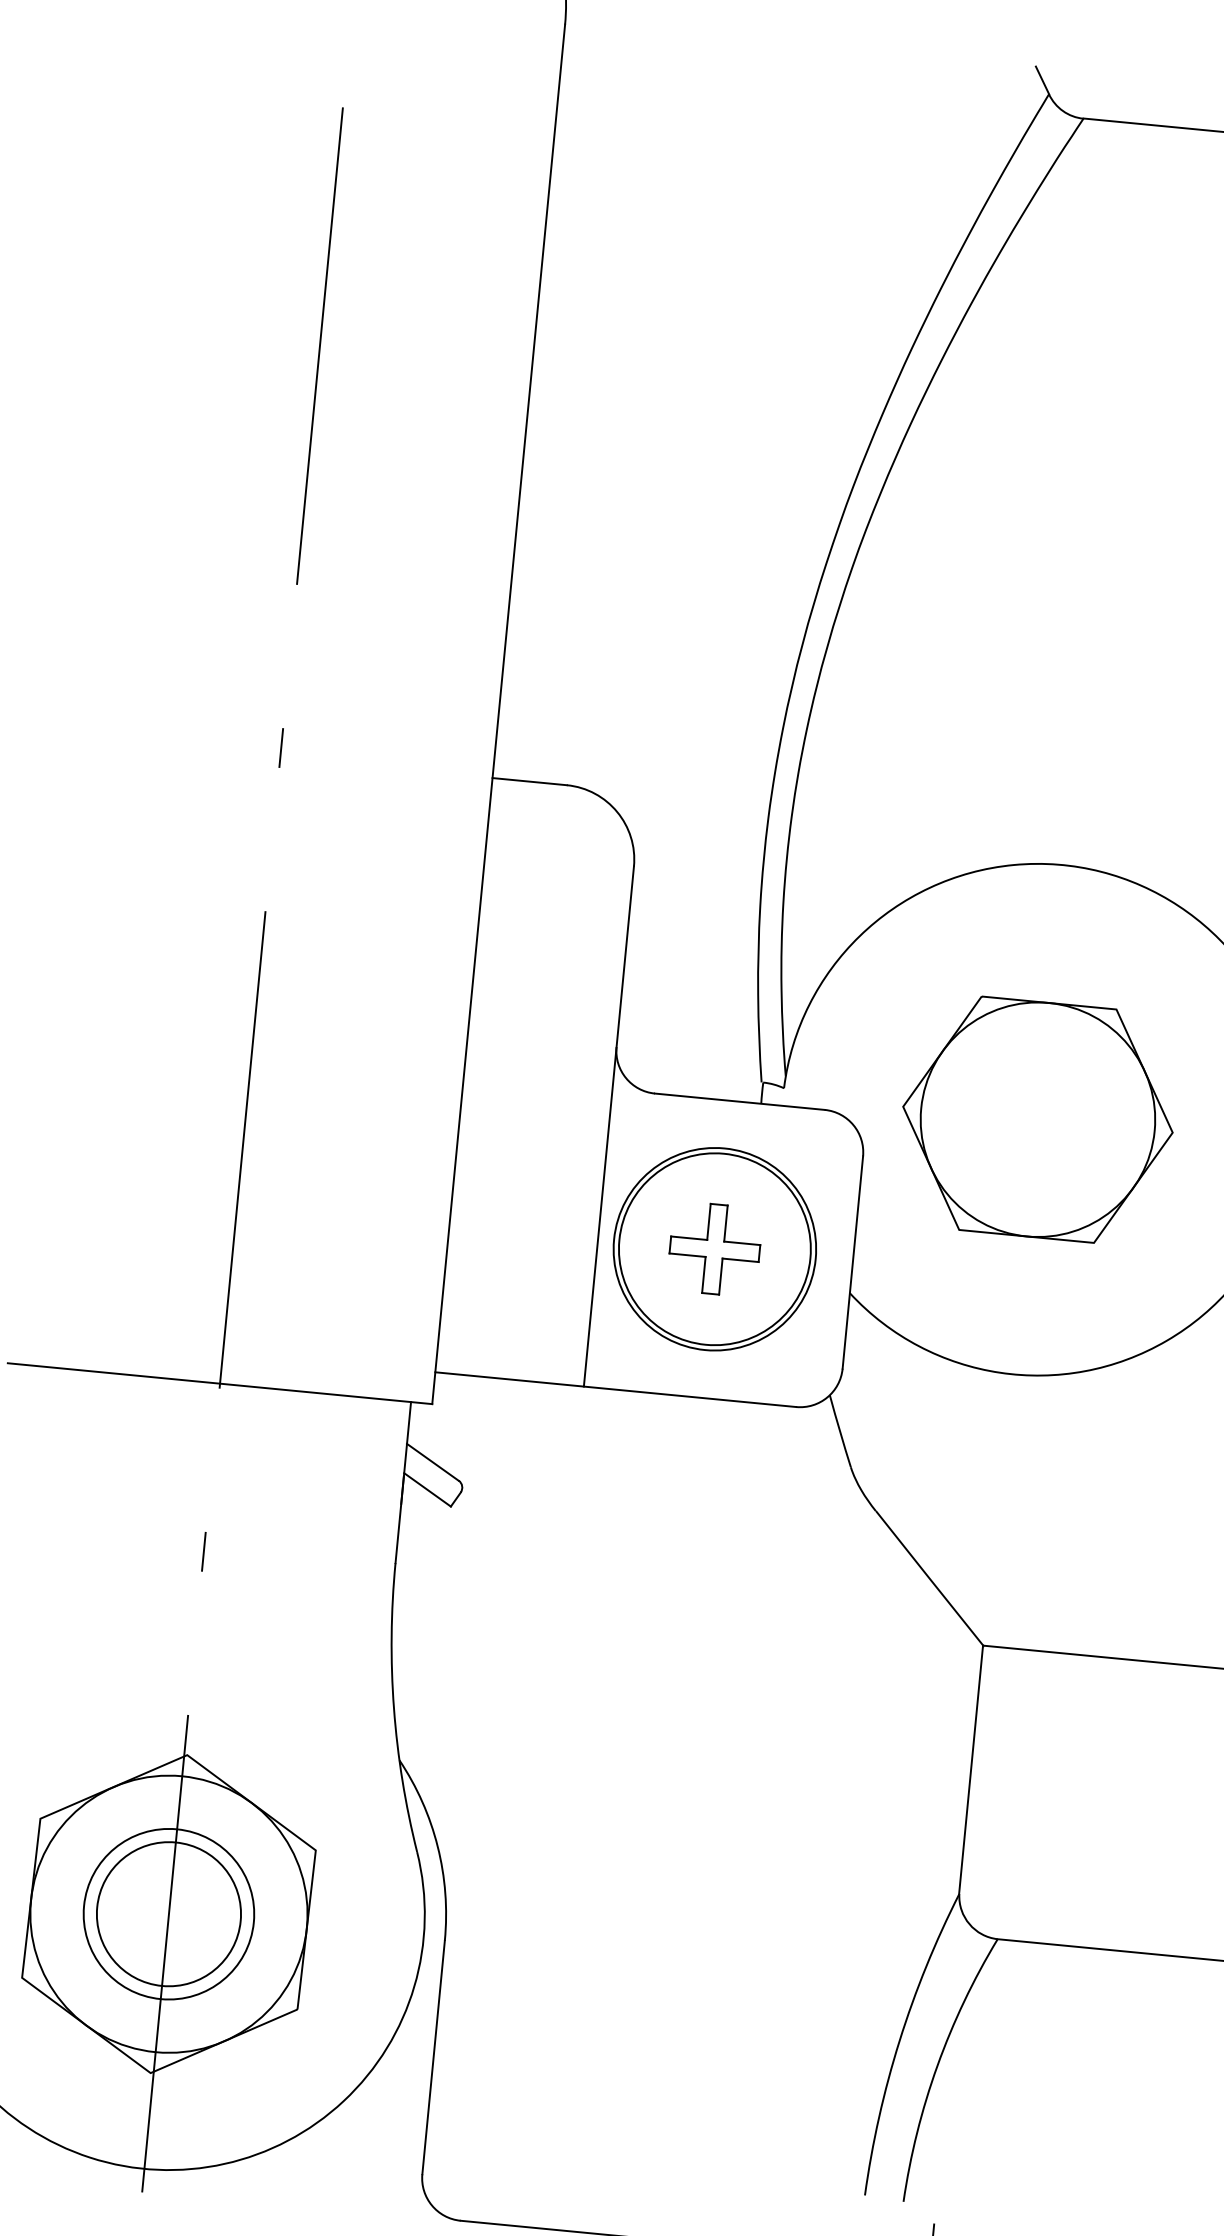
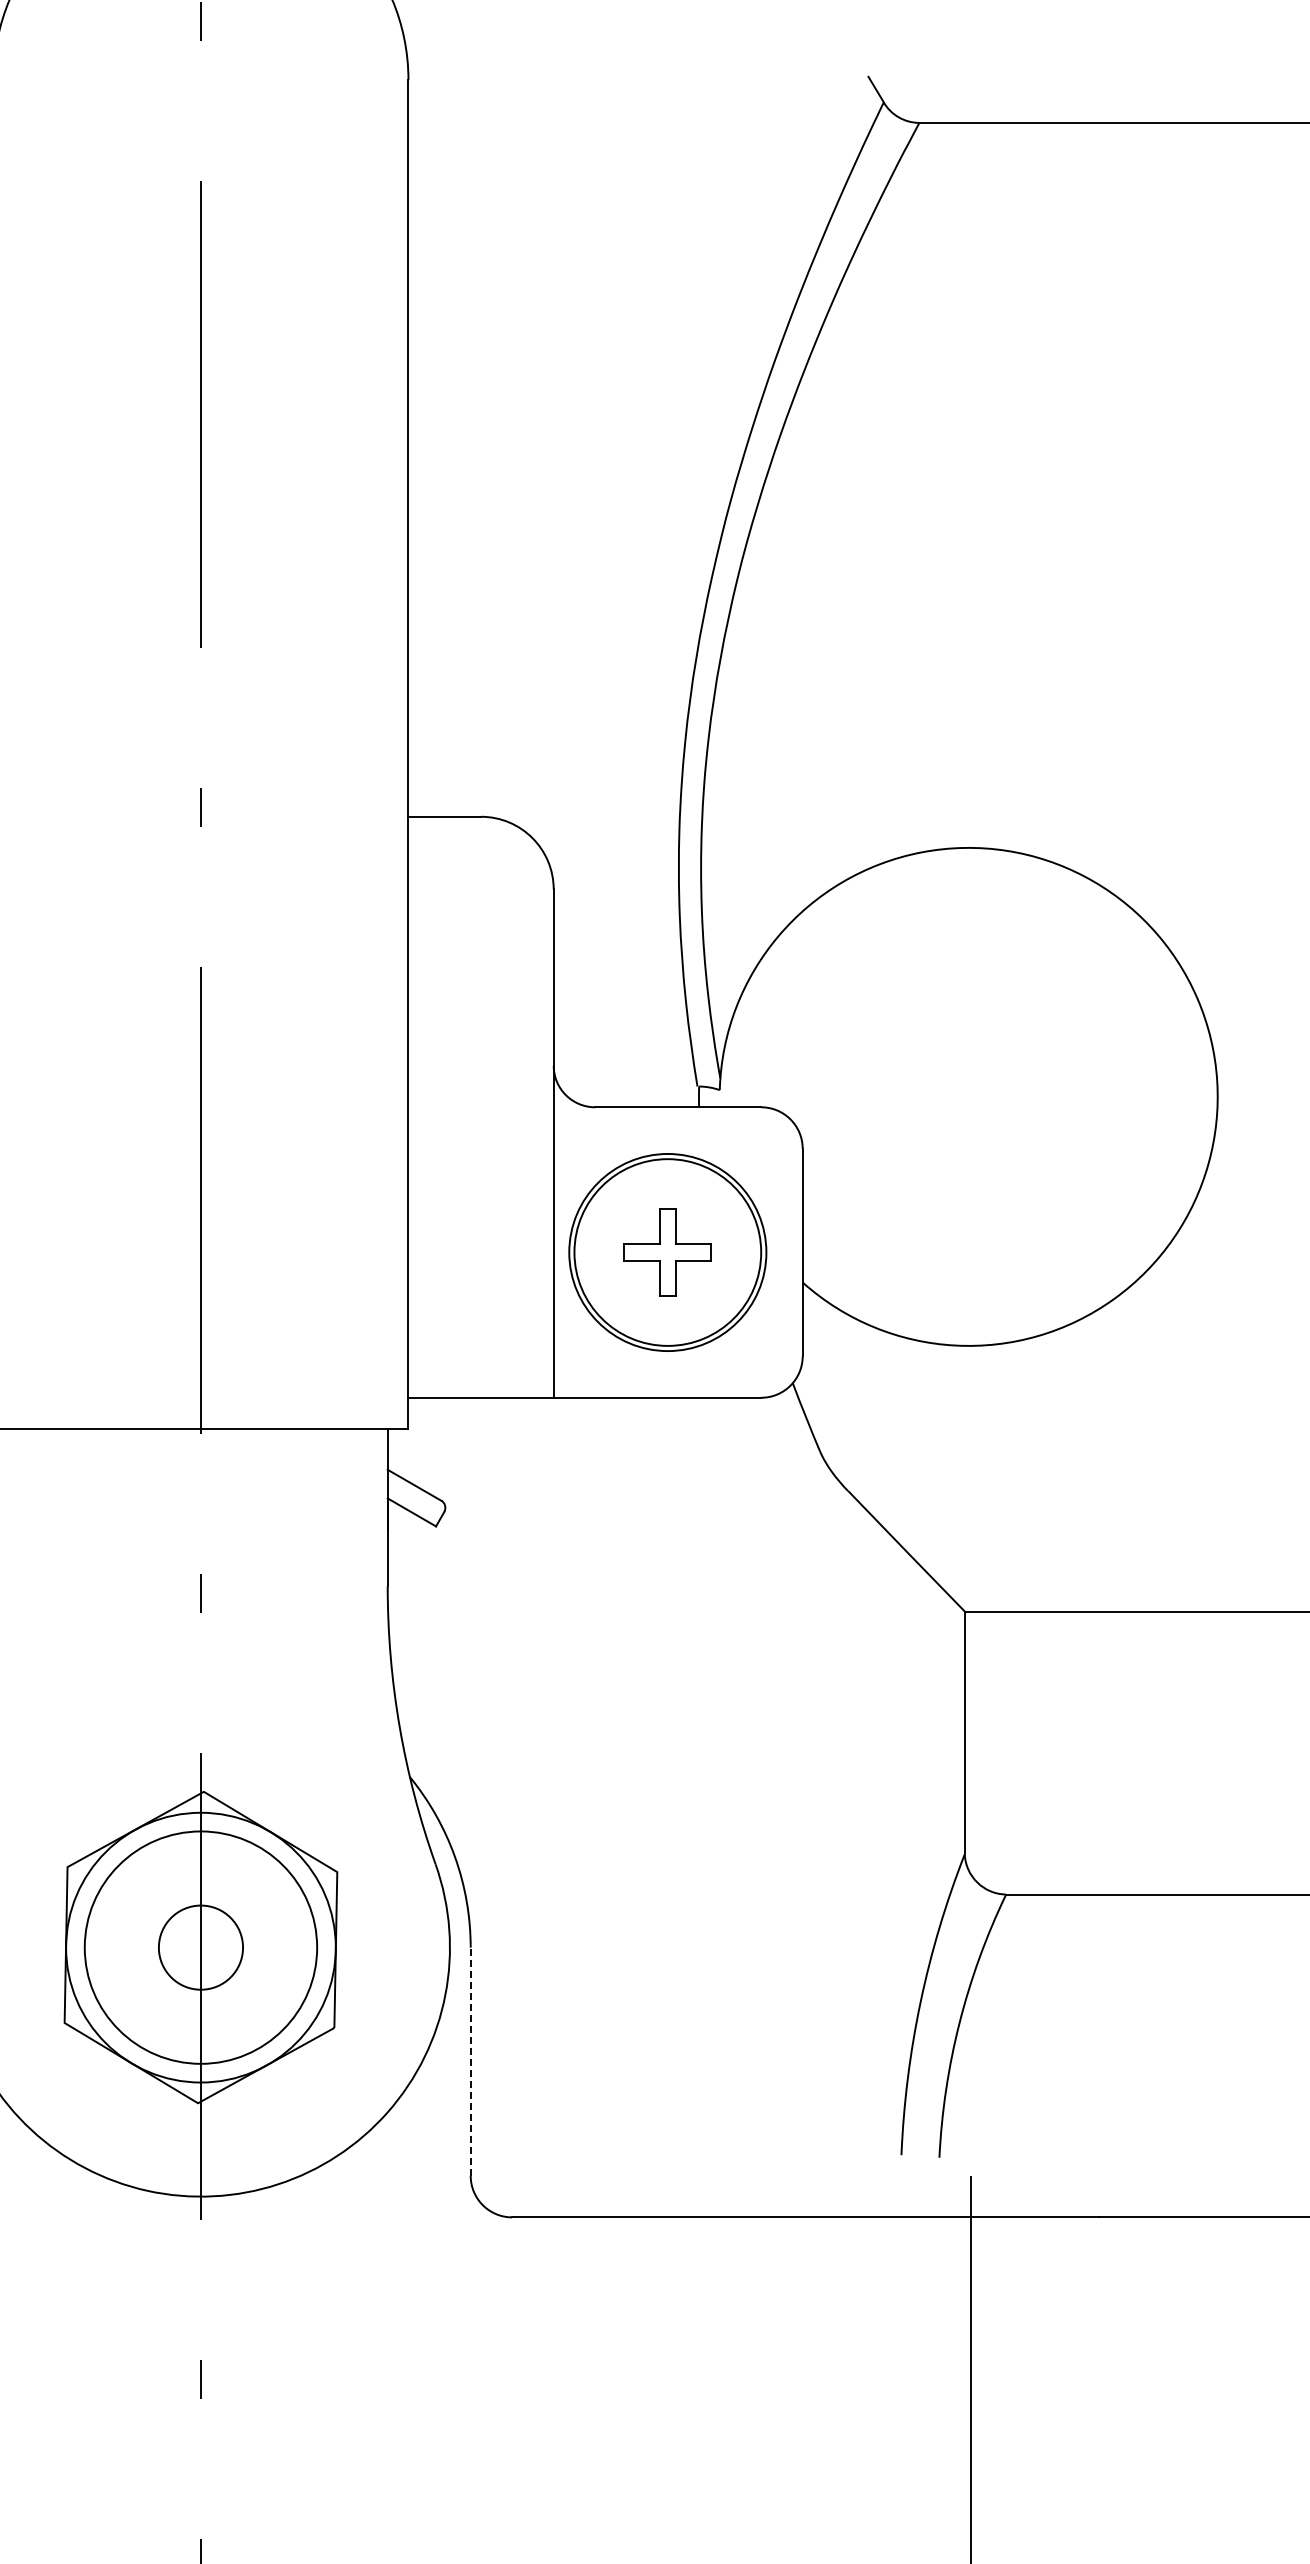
part: (1037, 1119) -> (968, 1096), removed
circle: (168, 1914) -> (200, 1947), size x0.6
circle: (168, 1914) -> (200, 1947), size x1.4
line: (433, 2057) -> (470, 2061), solid -> dashed

